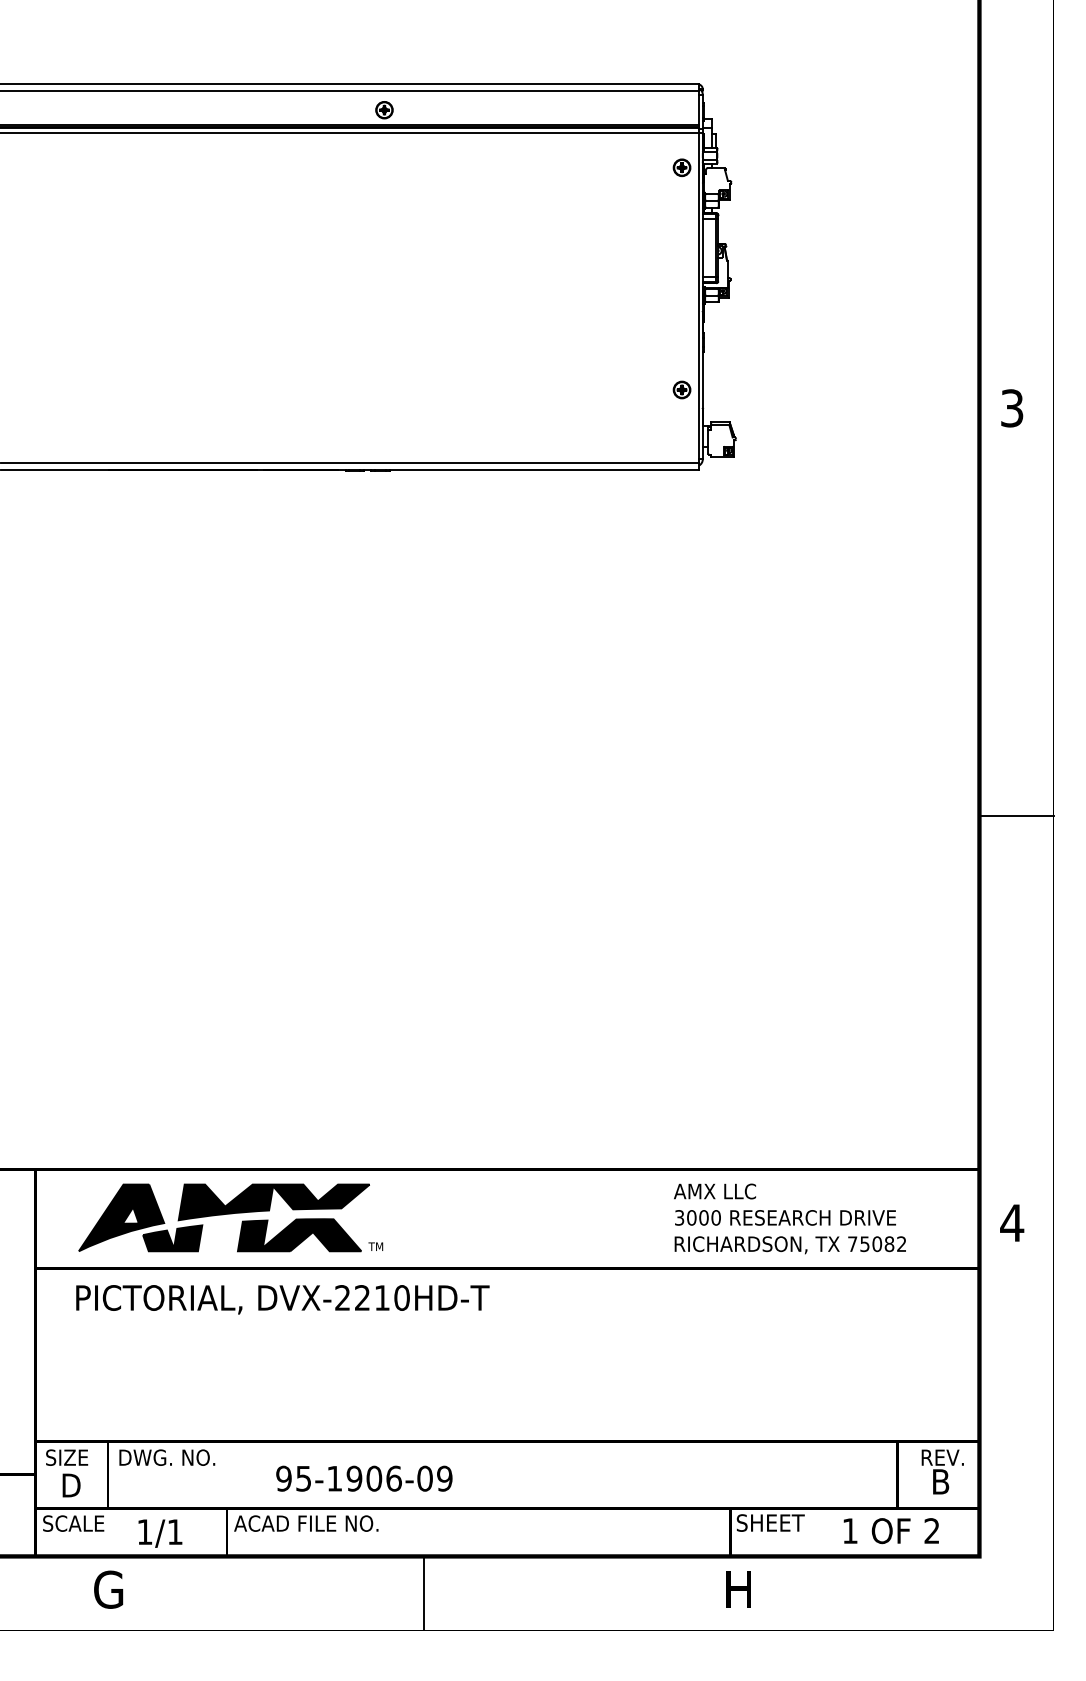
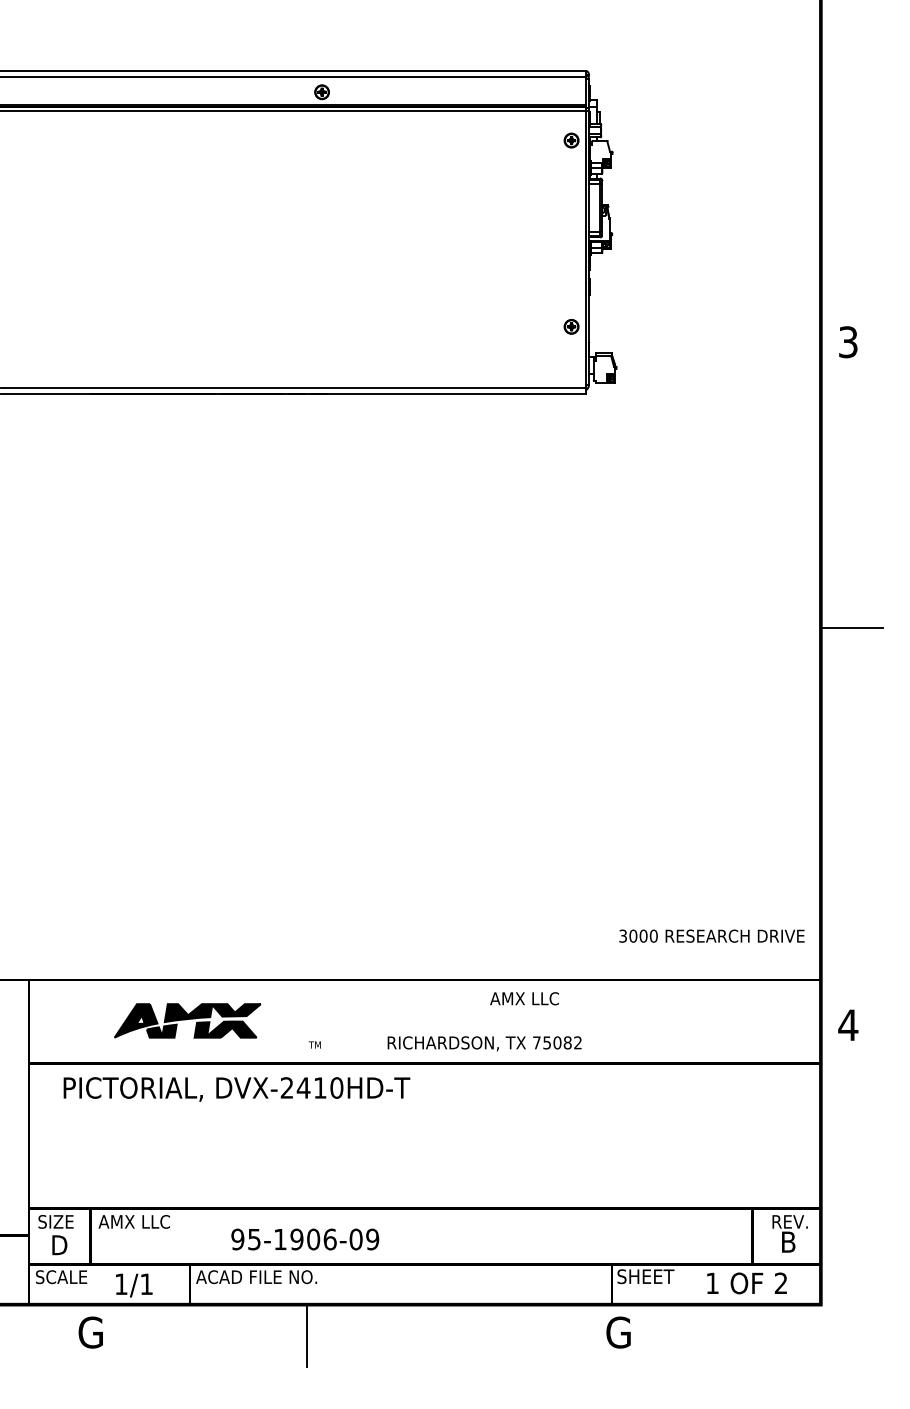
line: (1016, 815) -> (851, 628), moved
text: (714, 1191) -> (524, 998), moved
part: (223, 1217) -> (187, 1020), size x0.6
text: (785, 1217) -> (711, 935), moved
text: (789, 1245) -> (483, 1044), moved
text: (362, 1297) -> (303, 1087), DVX-2210HD-T -> DVX-2410HD-T
text: (166, 1457) -> (139, 1221), DWG. NO. -> AMX LLC
text: (737, 1589) -> (618, 1332), H -> G
line: (423, 1593) -> (306, 1335), moved

